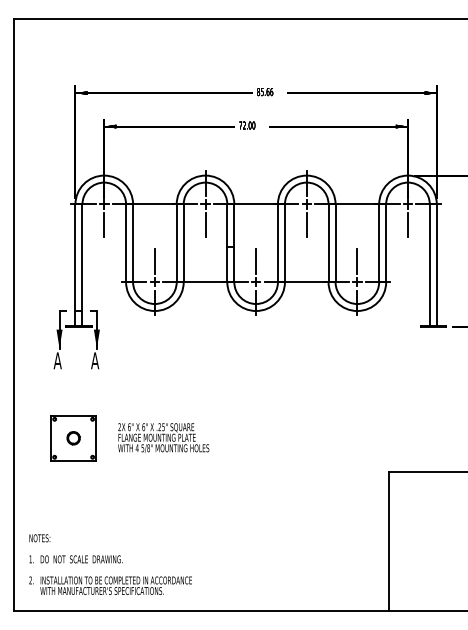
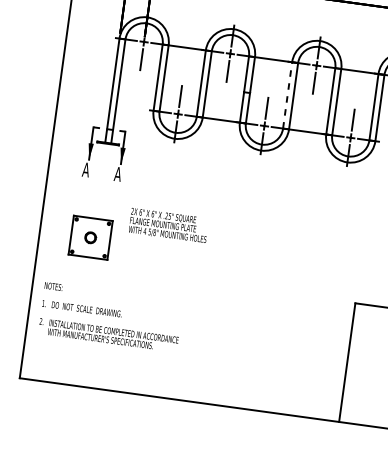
line: (277, 243) -> (287, 95), solid -> dashed
text: (163, 437) -> (168, 225), moved
text: (110, 564) -> (110, 317), moved

